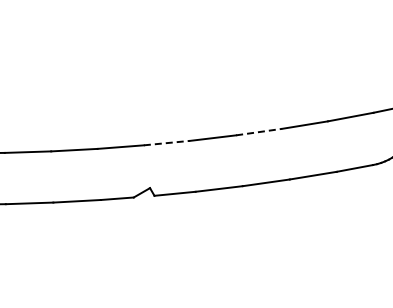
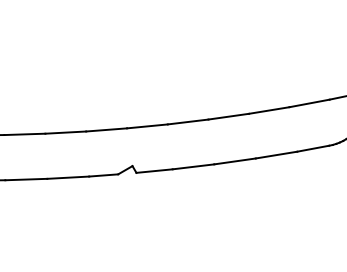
line: (259, 132) -> (229, 117), dashed -> solid
line: (167, 143) -> (147, 126), dashed -> solid

